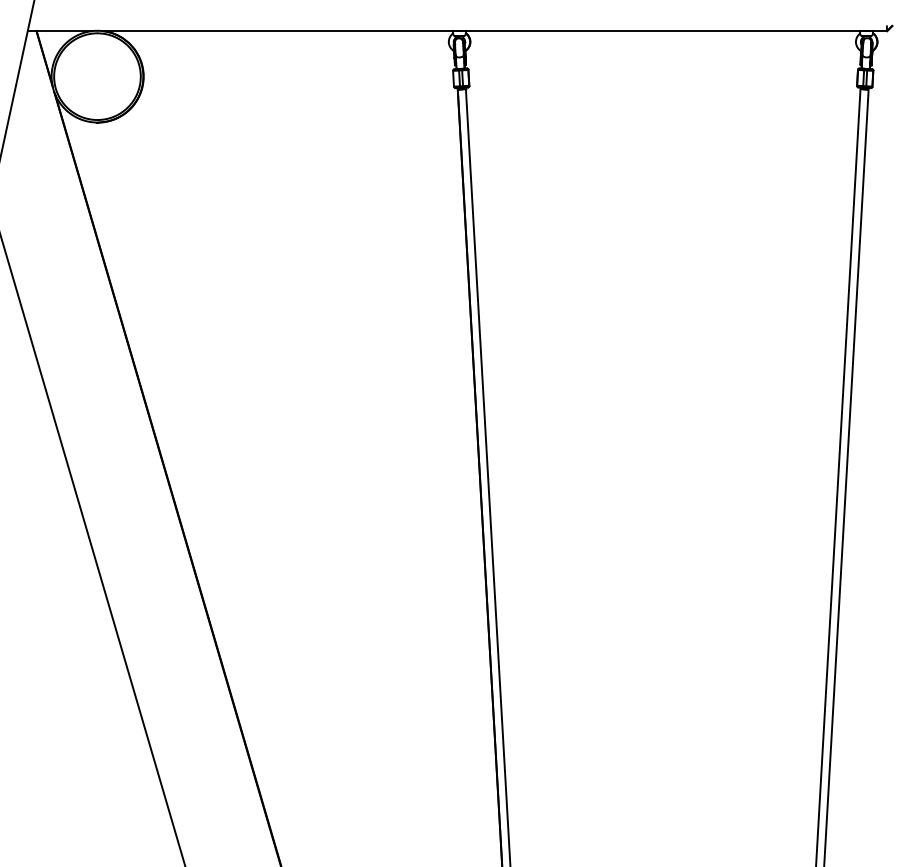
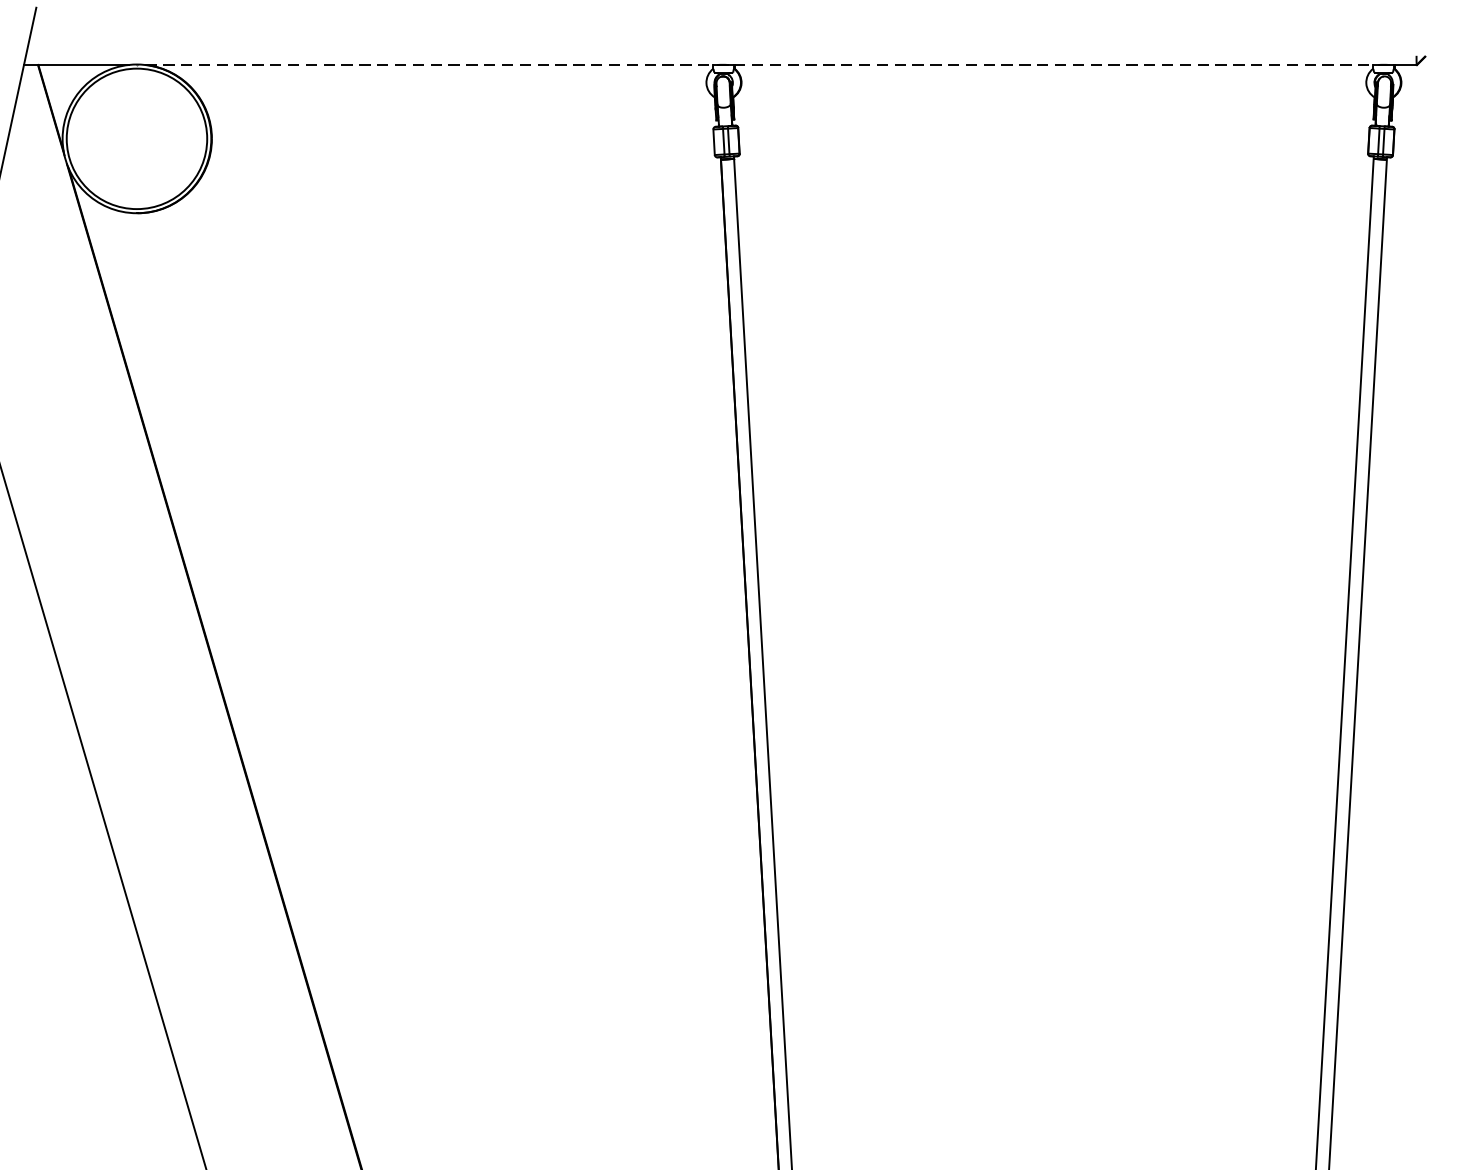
line: (278, 31) -> (430, 65), solid -> dashed
line: (663, 31) -> (1054, 65), solid -> dashed

